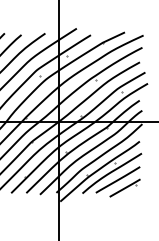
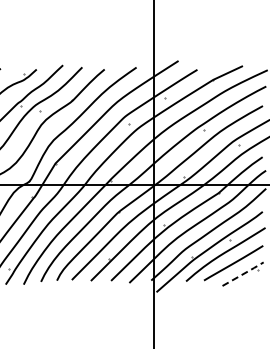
line: (125, 187) -> (243, 273), solid -> dashed

